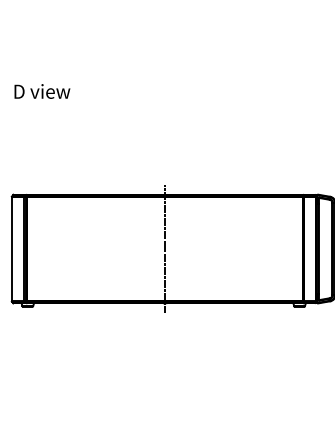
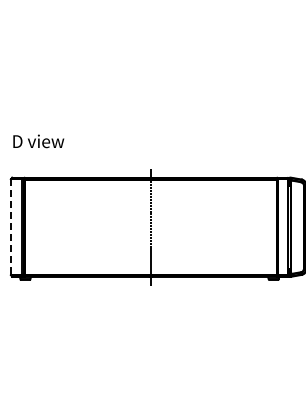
text: (42, 91) -> (38, 141), moved
line: (11, 249) -> (10, 227), solid -> dashed

